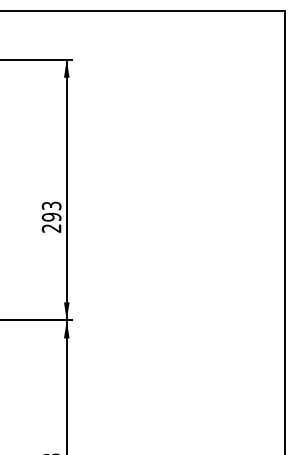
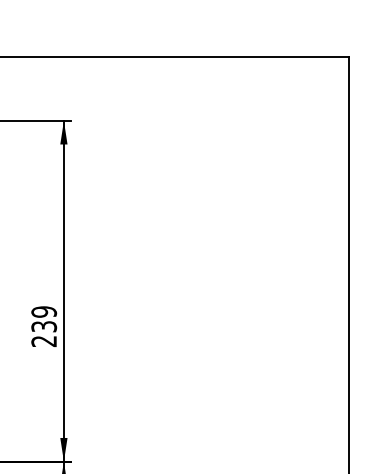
text: (51, 211) -> (43, 319), 293 -> 239

